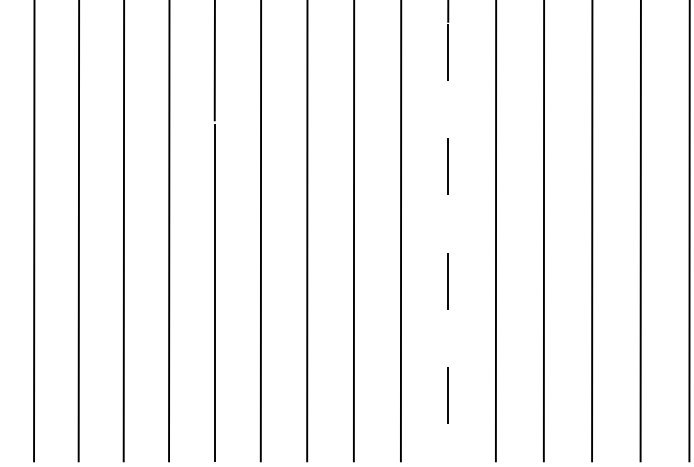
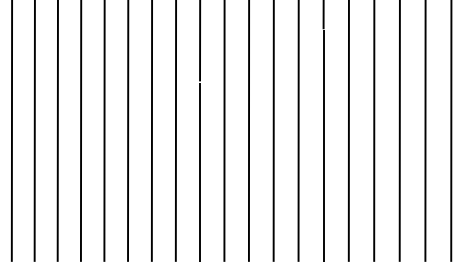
line: (448, 242) -> (323, 145), dashed -> solid

